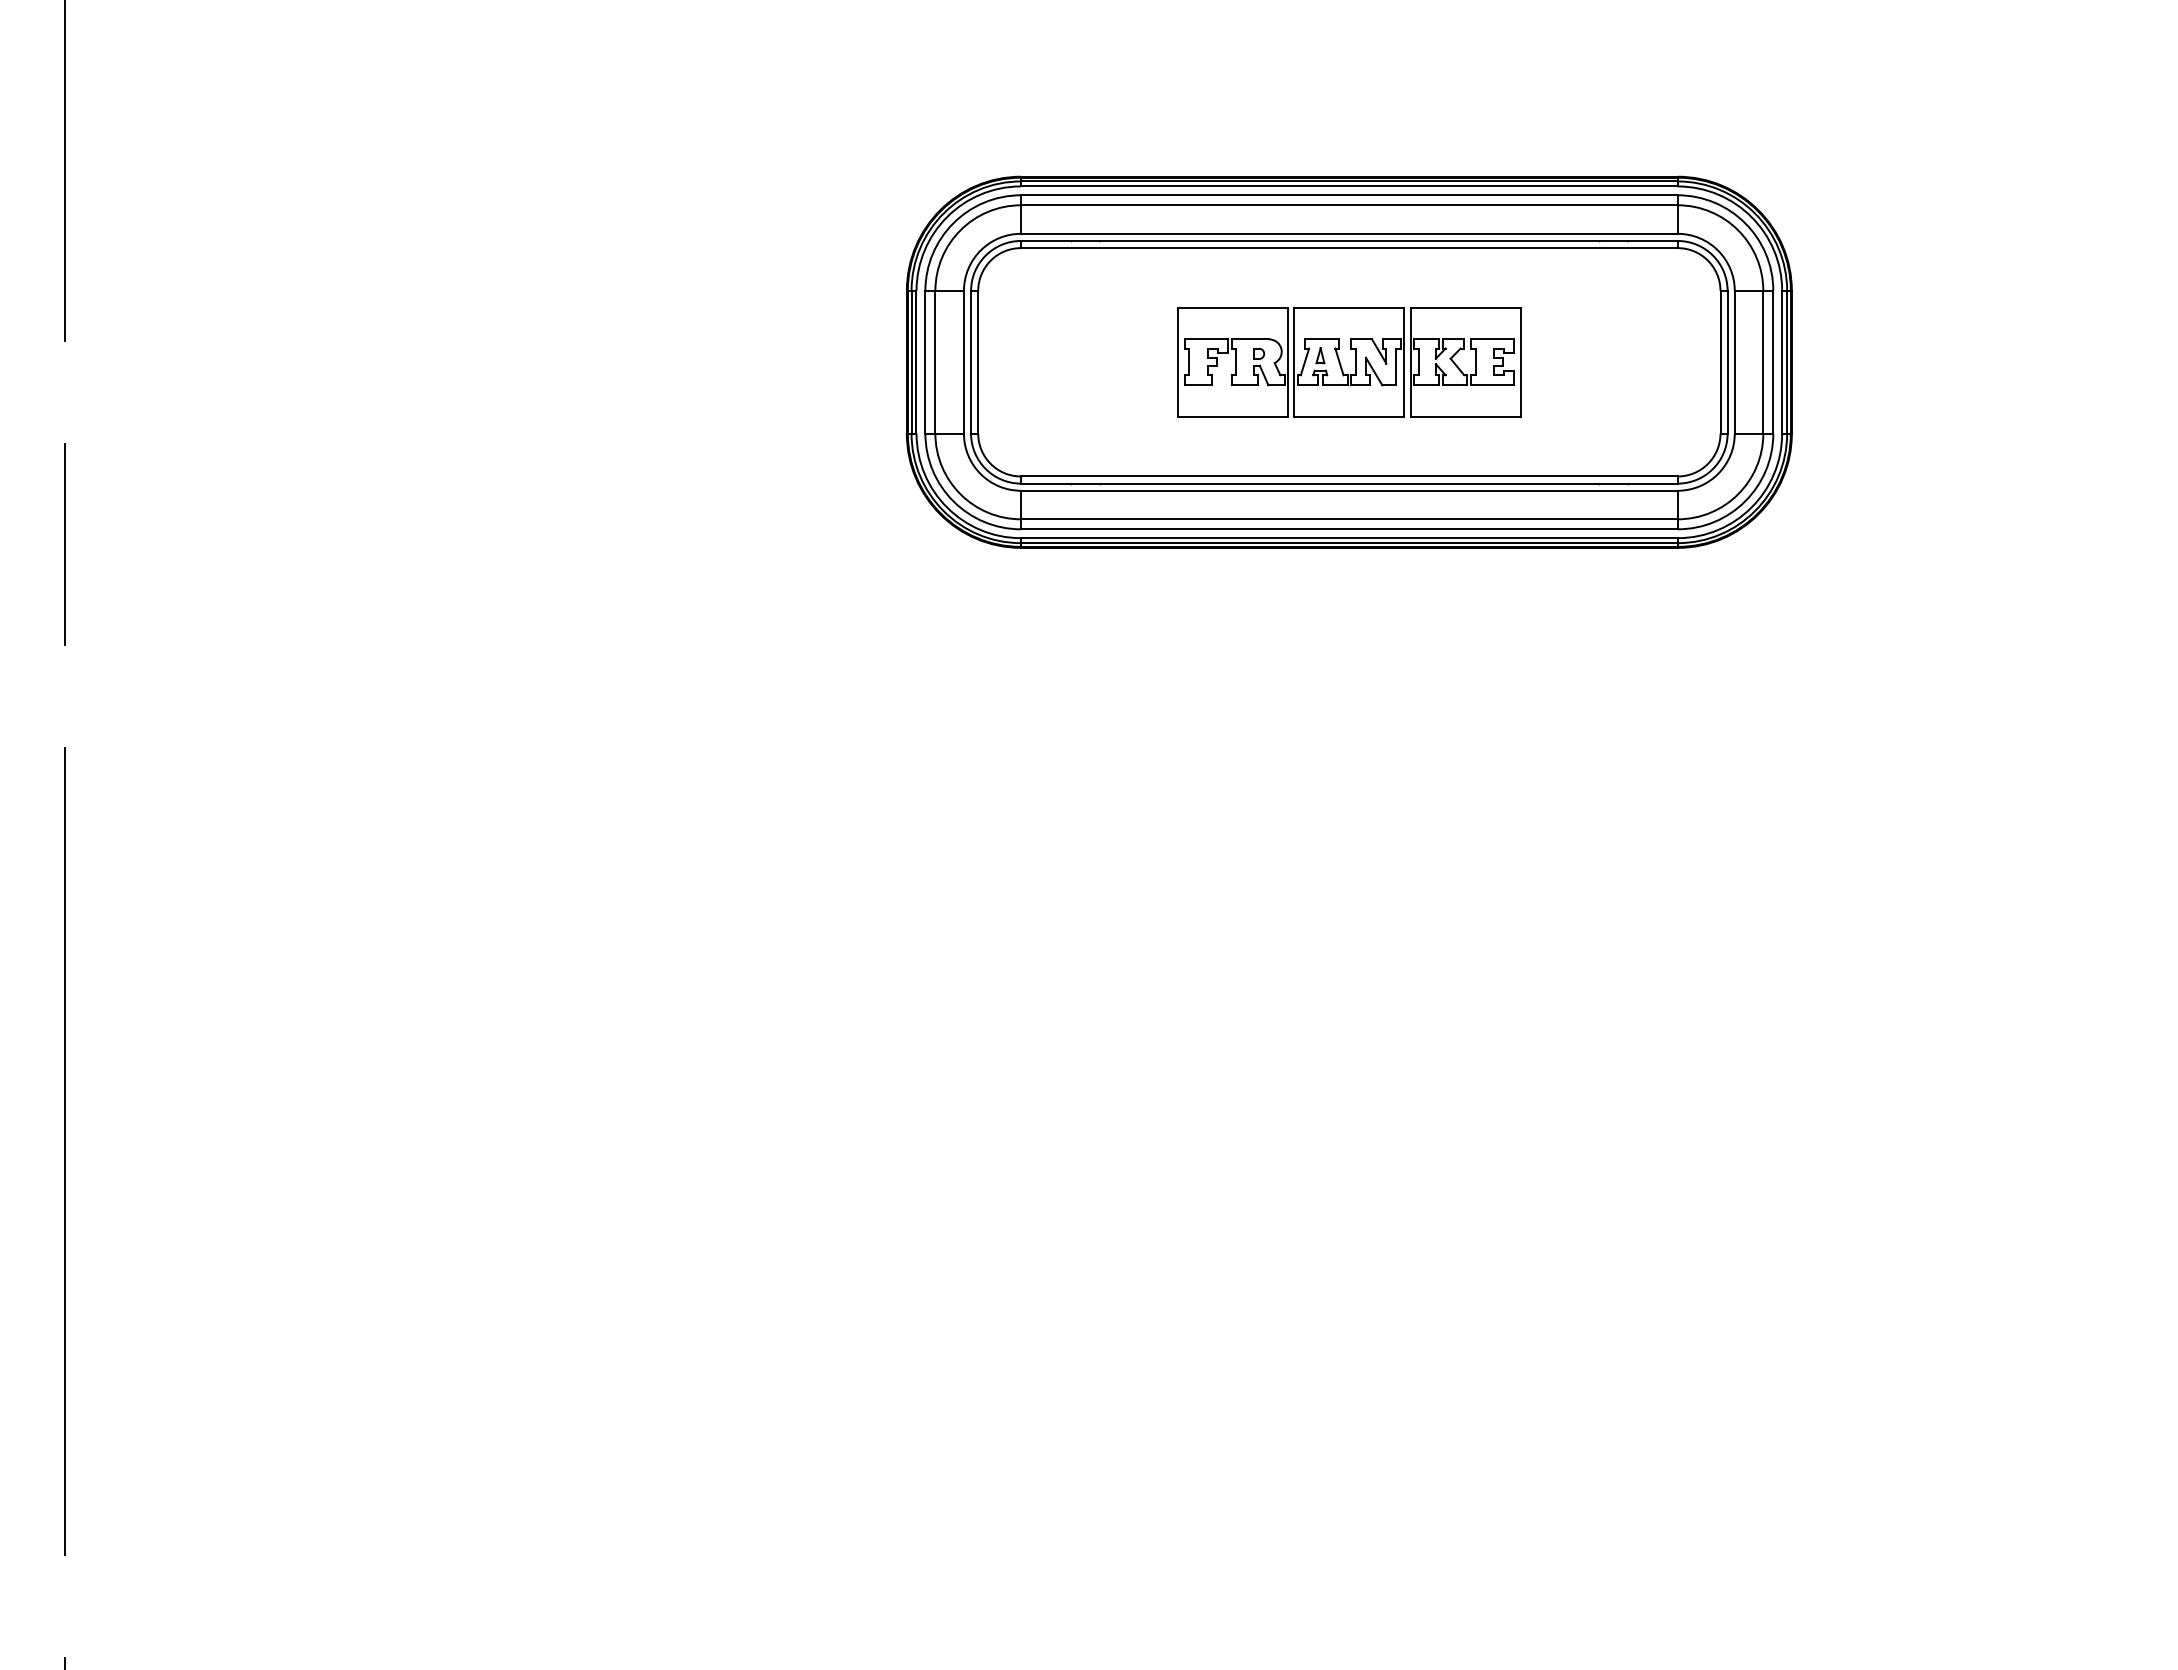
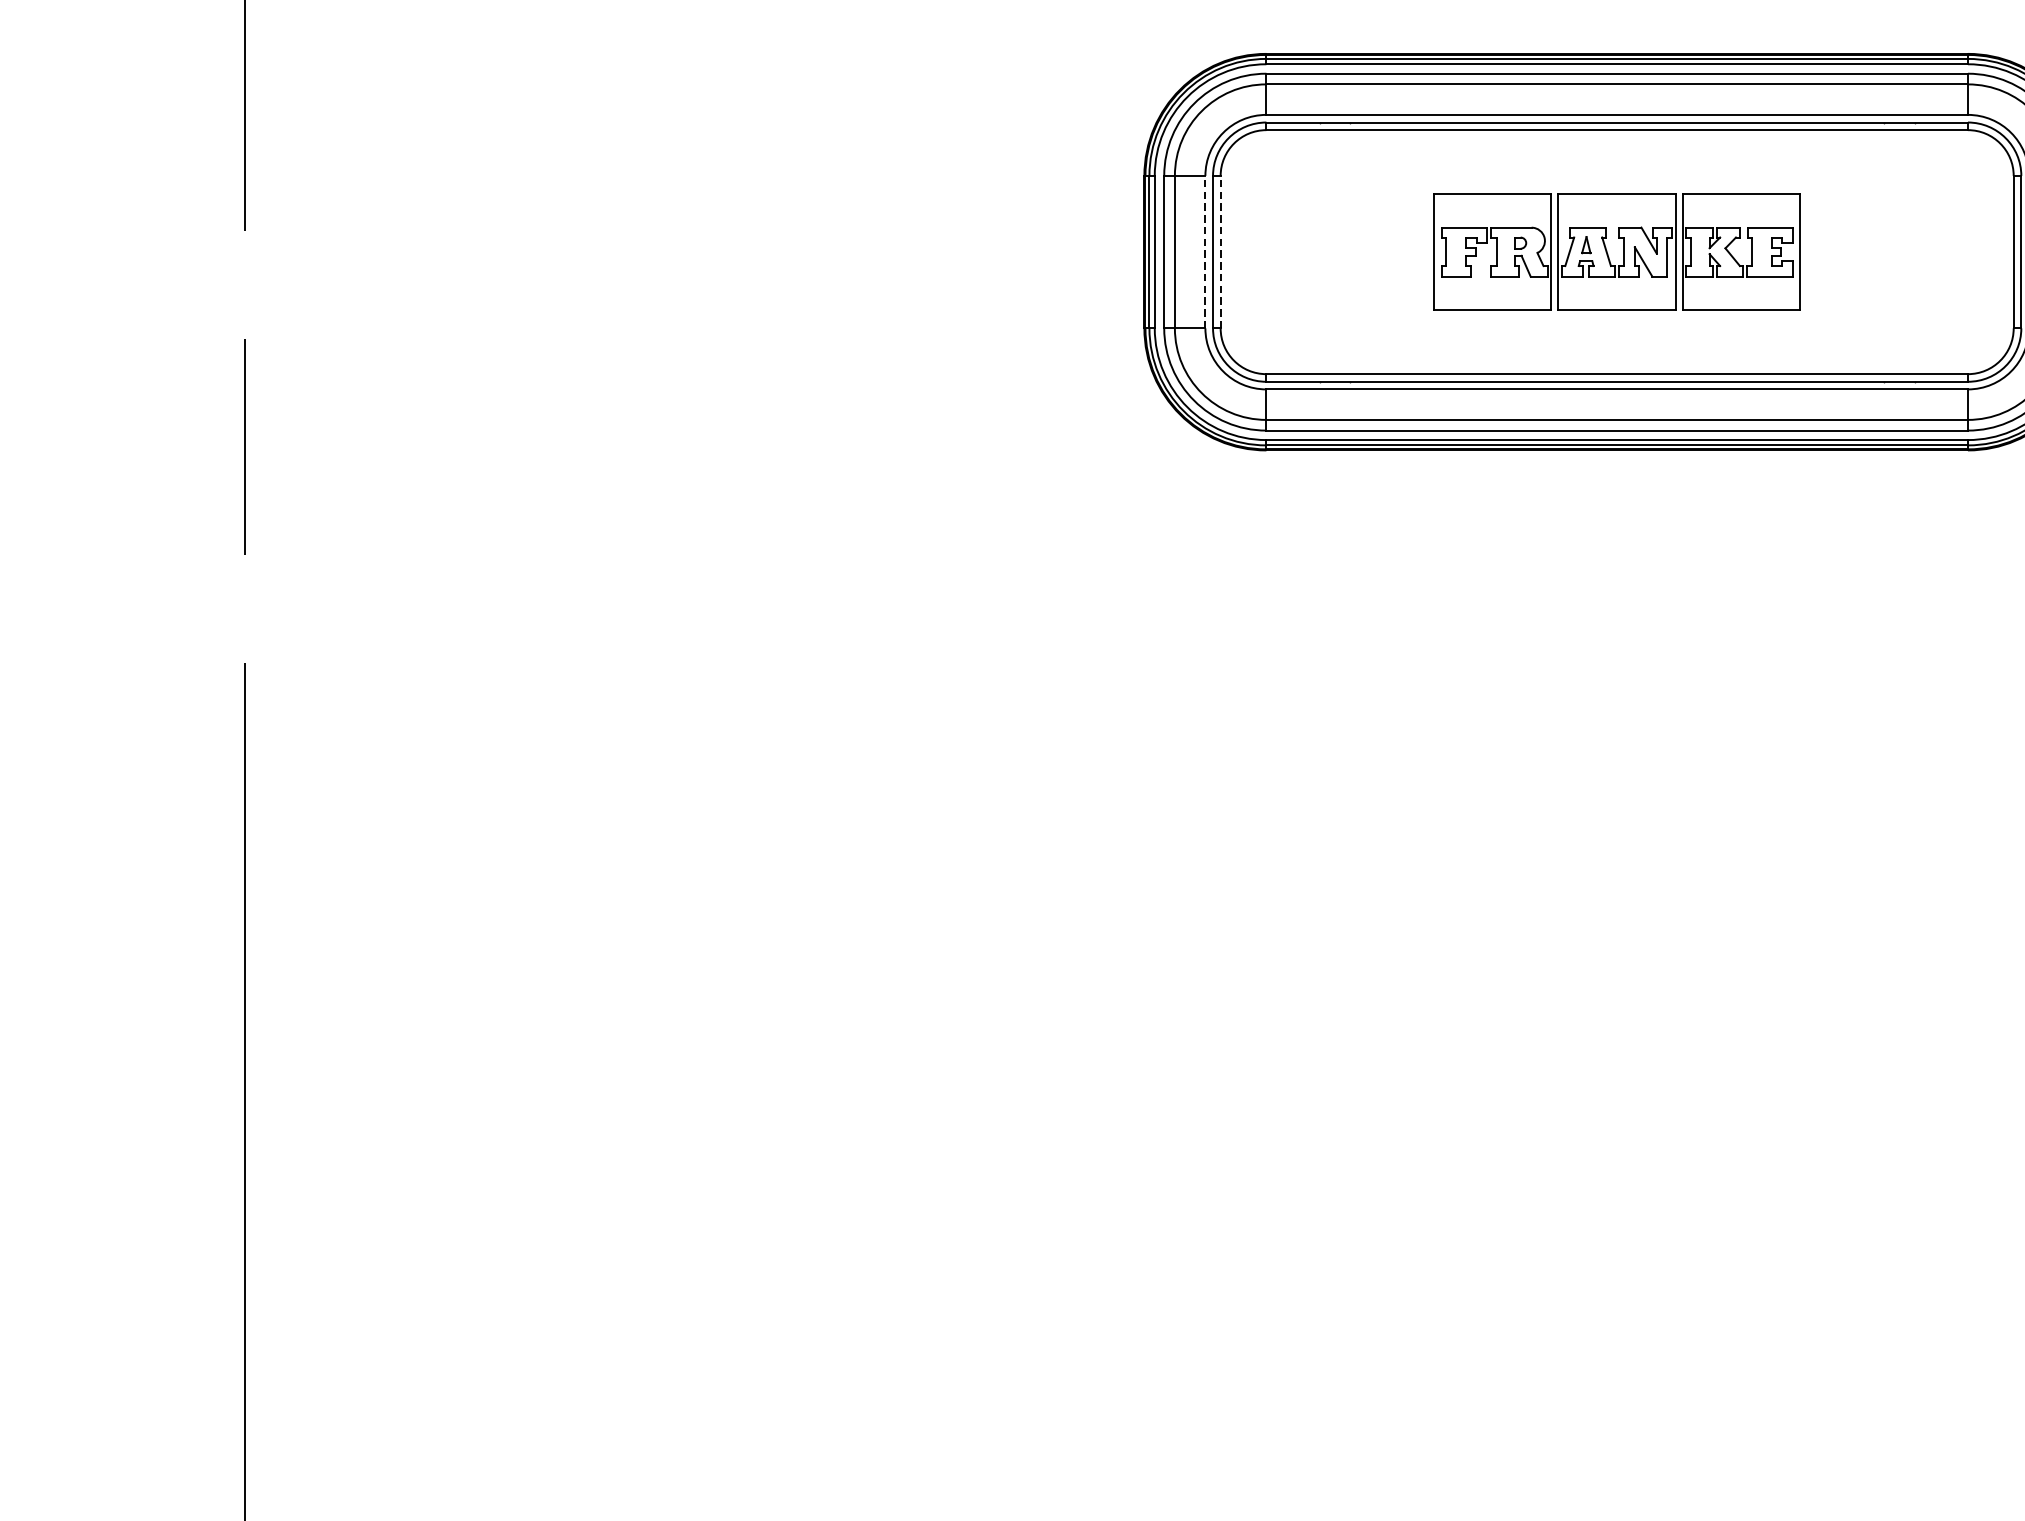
line: (963, 361) -> (1204, 251), solid -> dashed
line: (978, 361) -> (1220, 251), solid -> dashed

